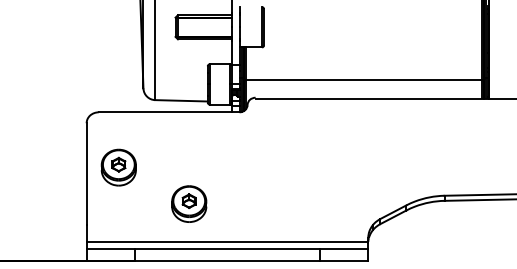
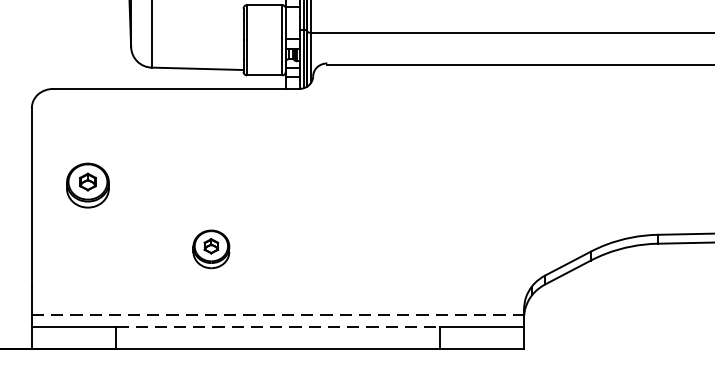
part: (118, 167) -> (87, 185), size x0.7
part: (189, 203) -> (211, 248), size x0.6
line: (227, 241) -> (278, 314), solid -> dashed
line: (227, 248) -> (278, 327), solid -> dashed

